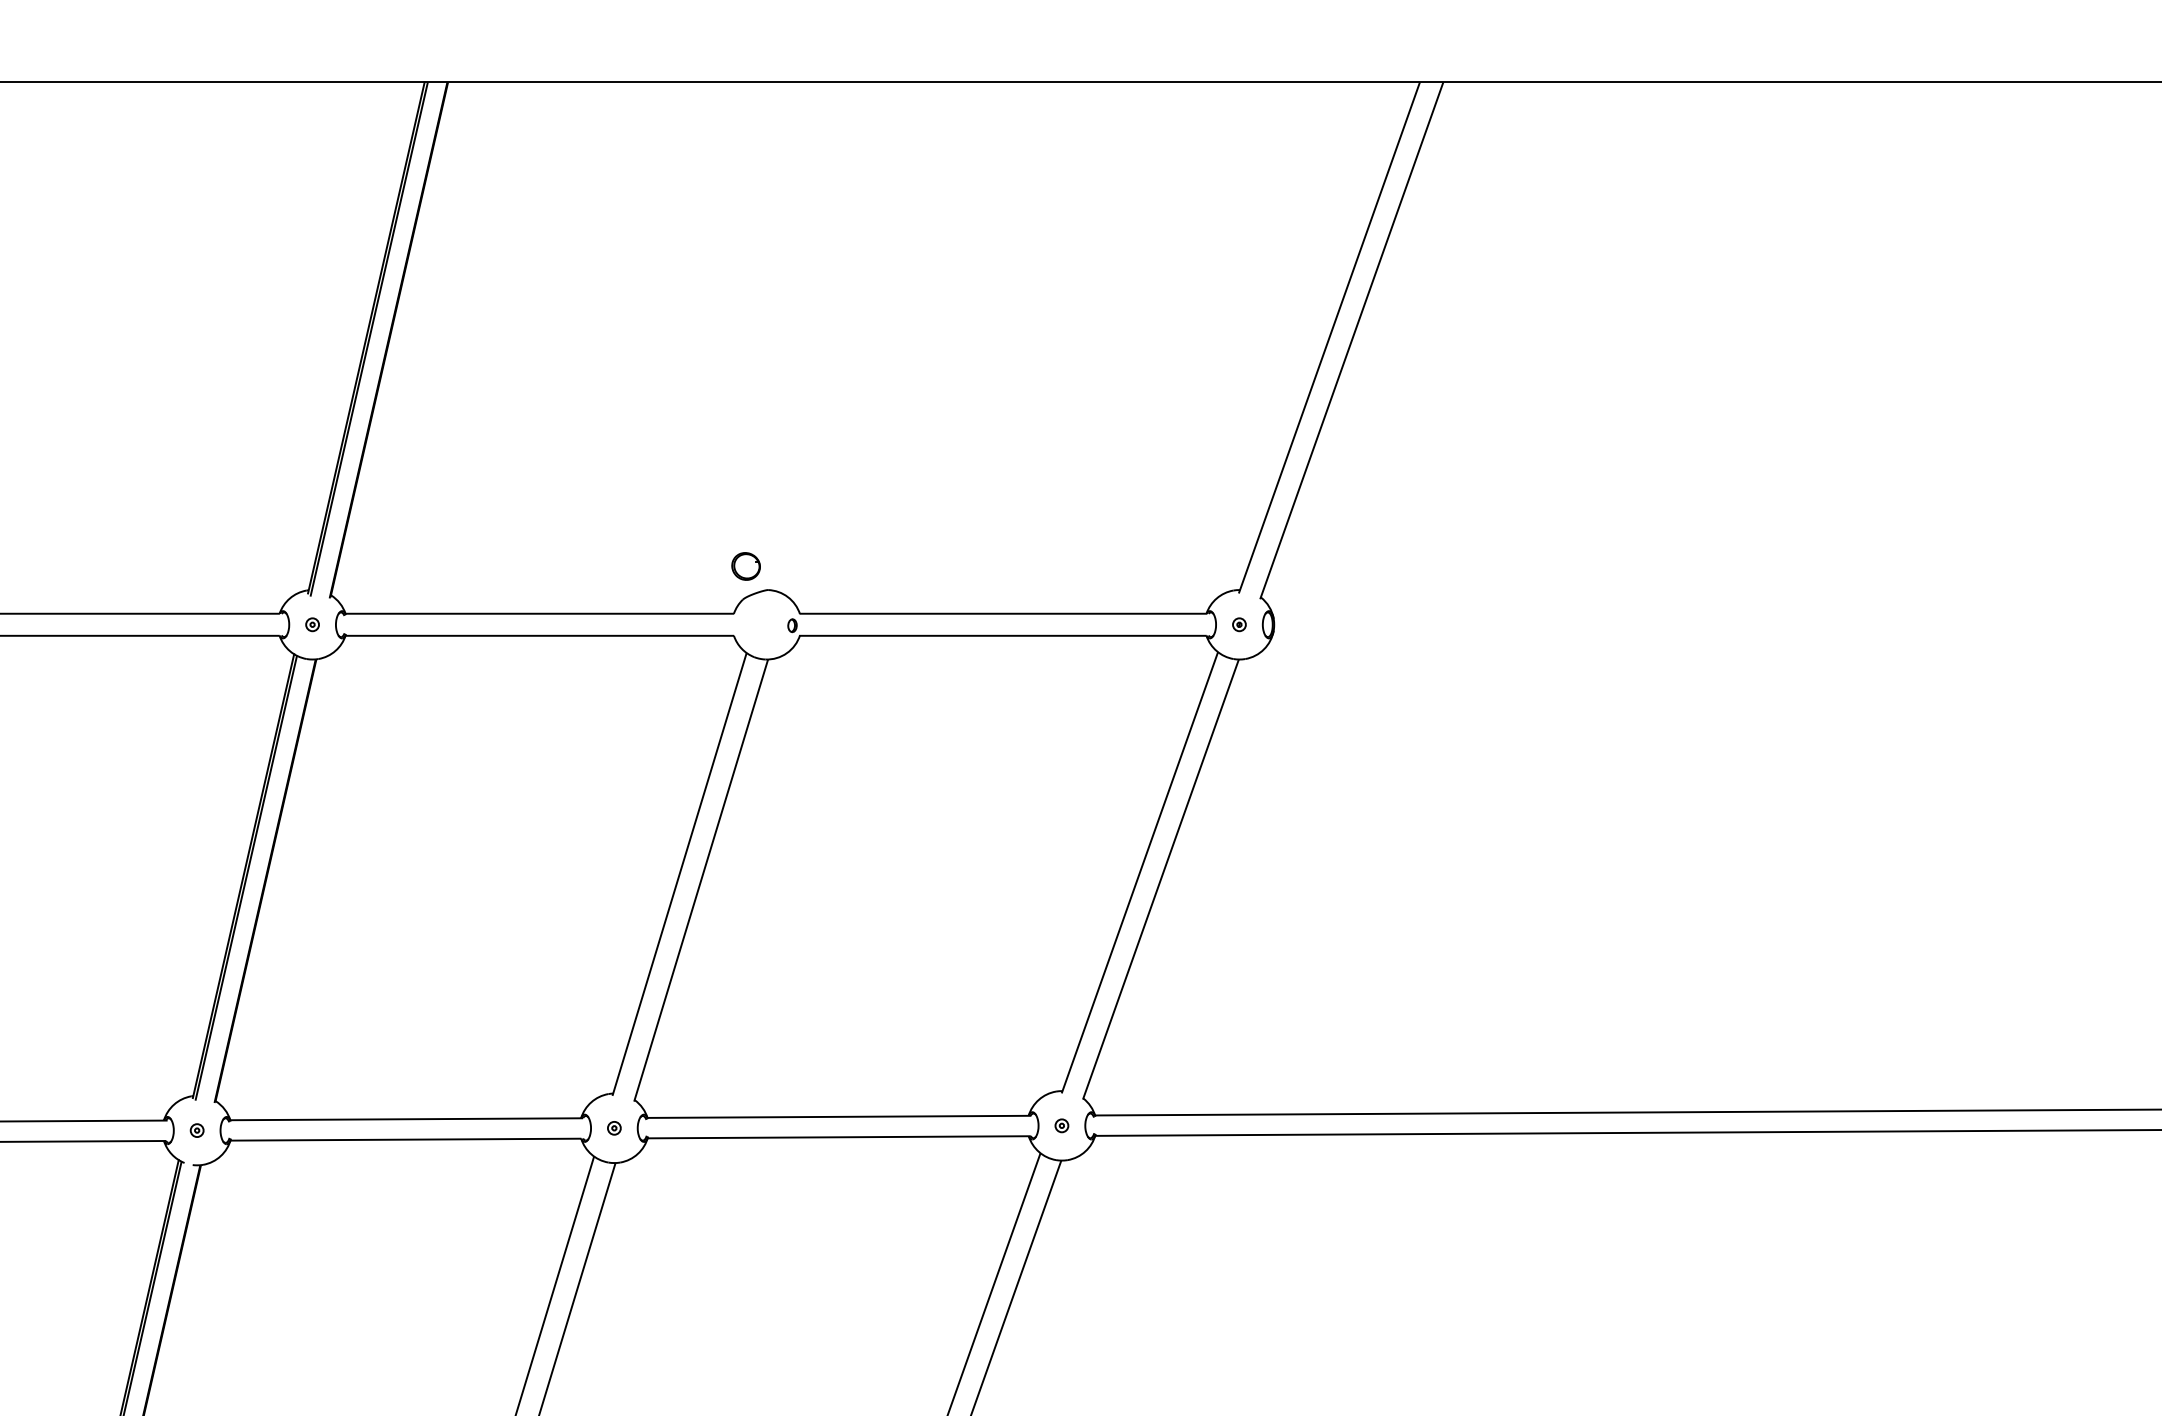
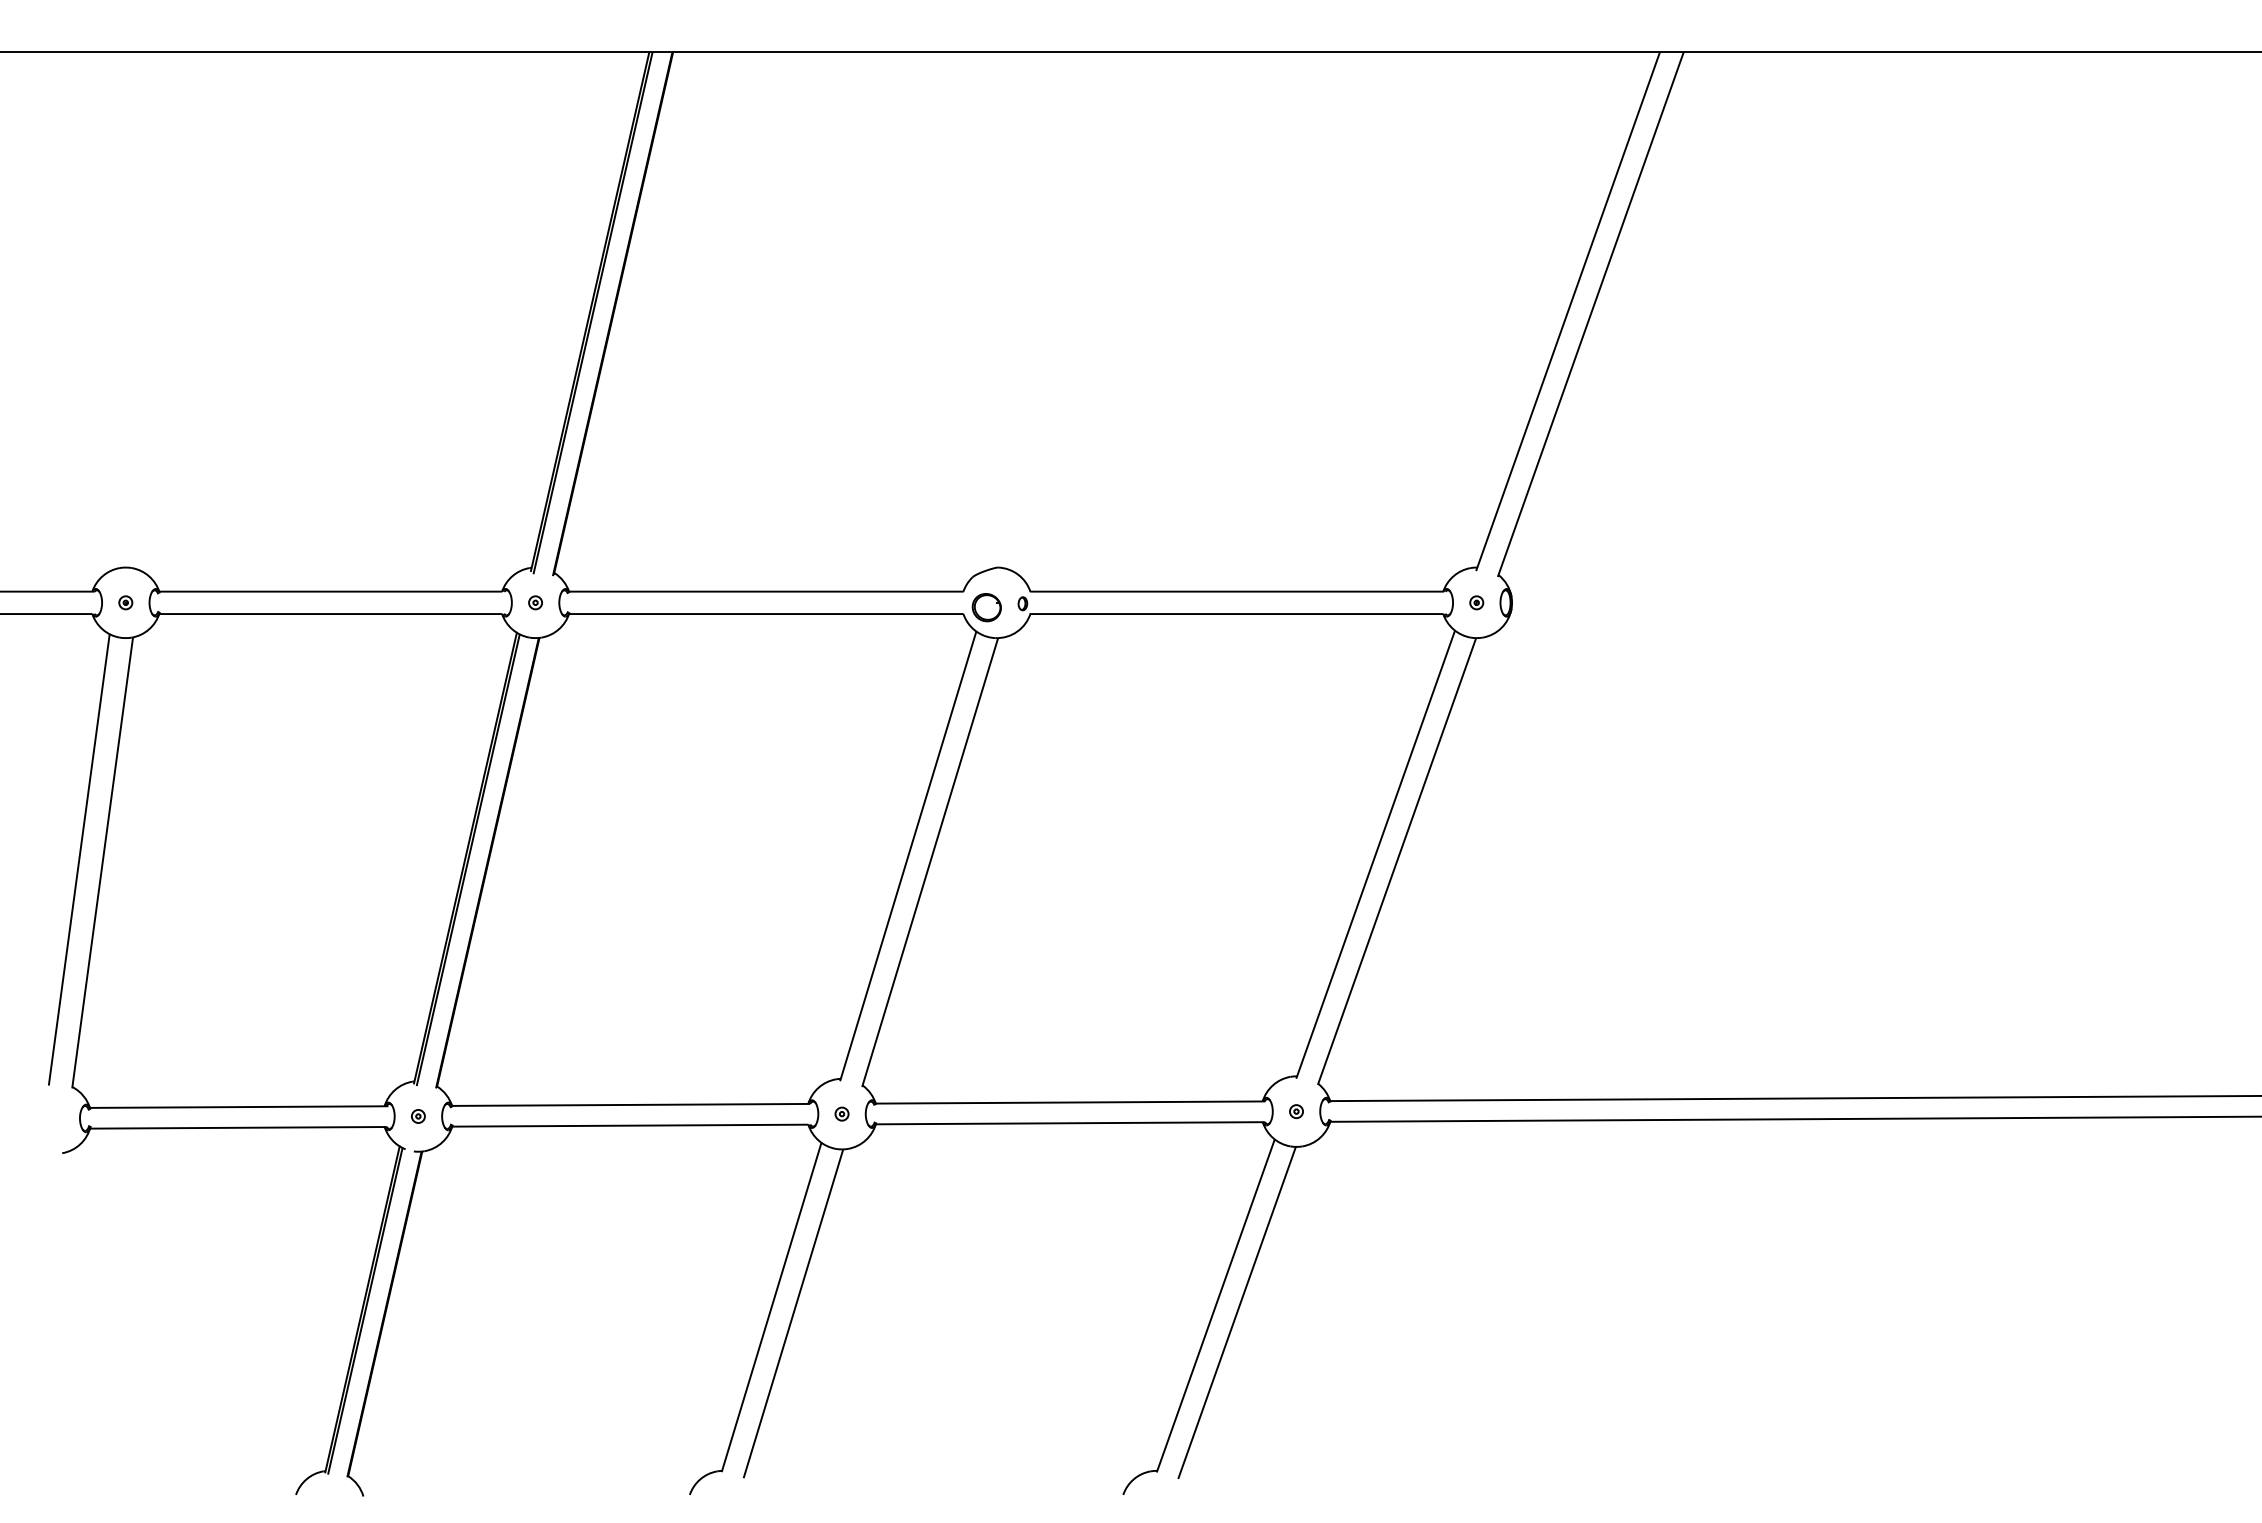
part: (745, 566) -> (986, 607), moved

